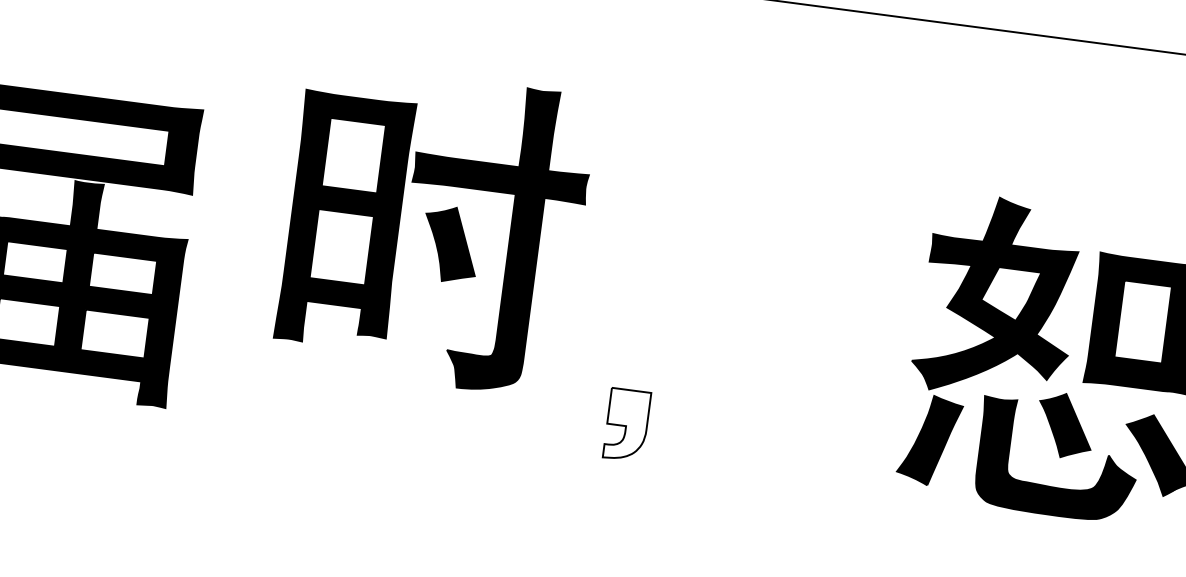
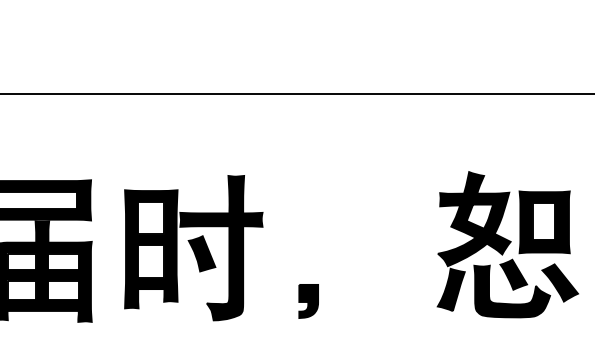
part: (434, 230) -> (193, 248), moved
fill: (626, 425) -> (308, 301), added

